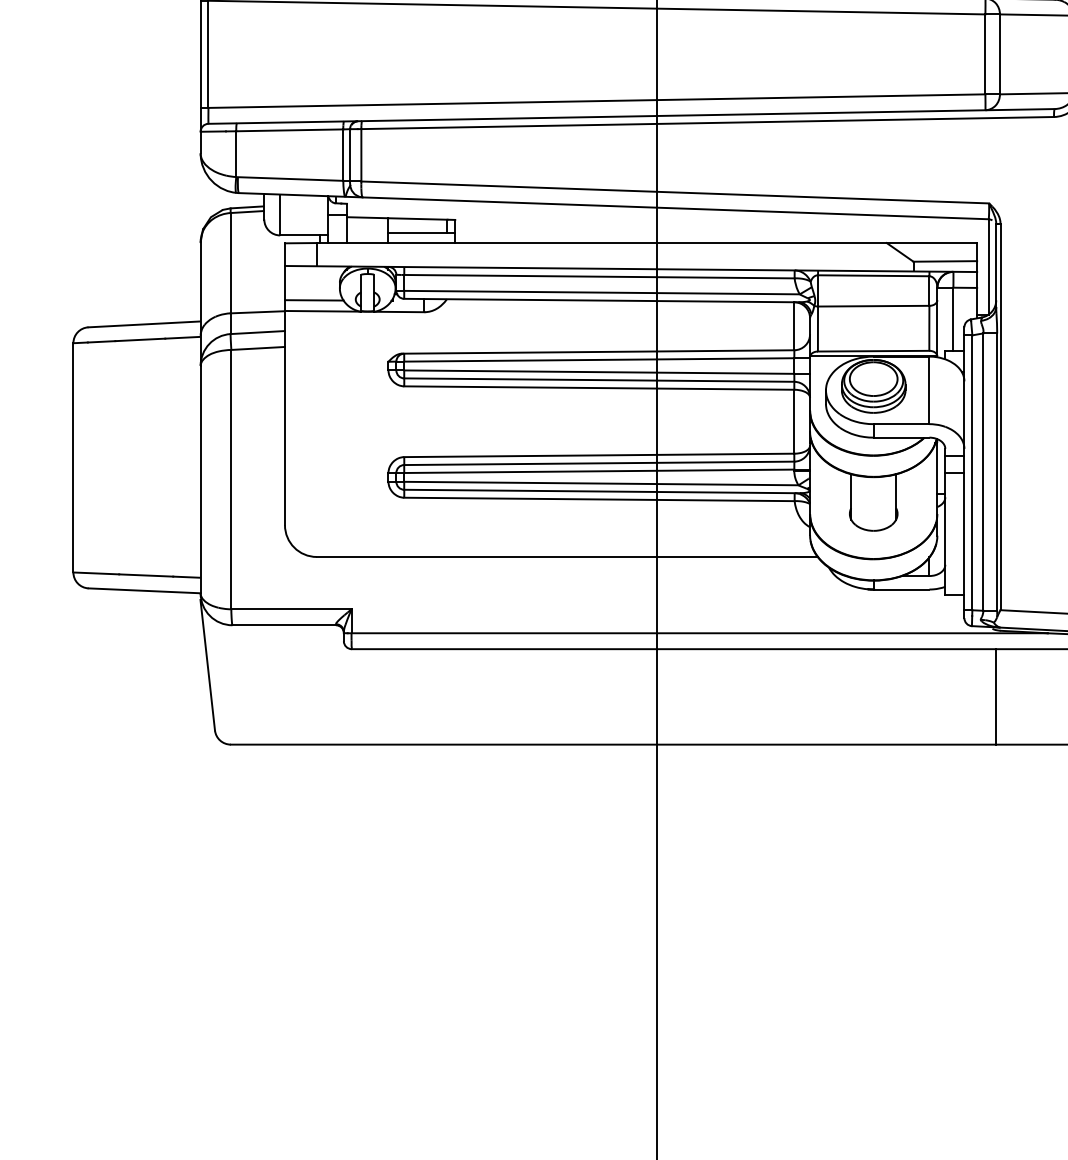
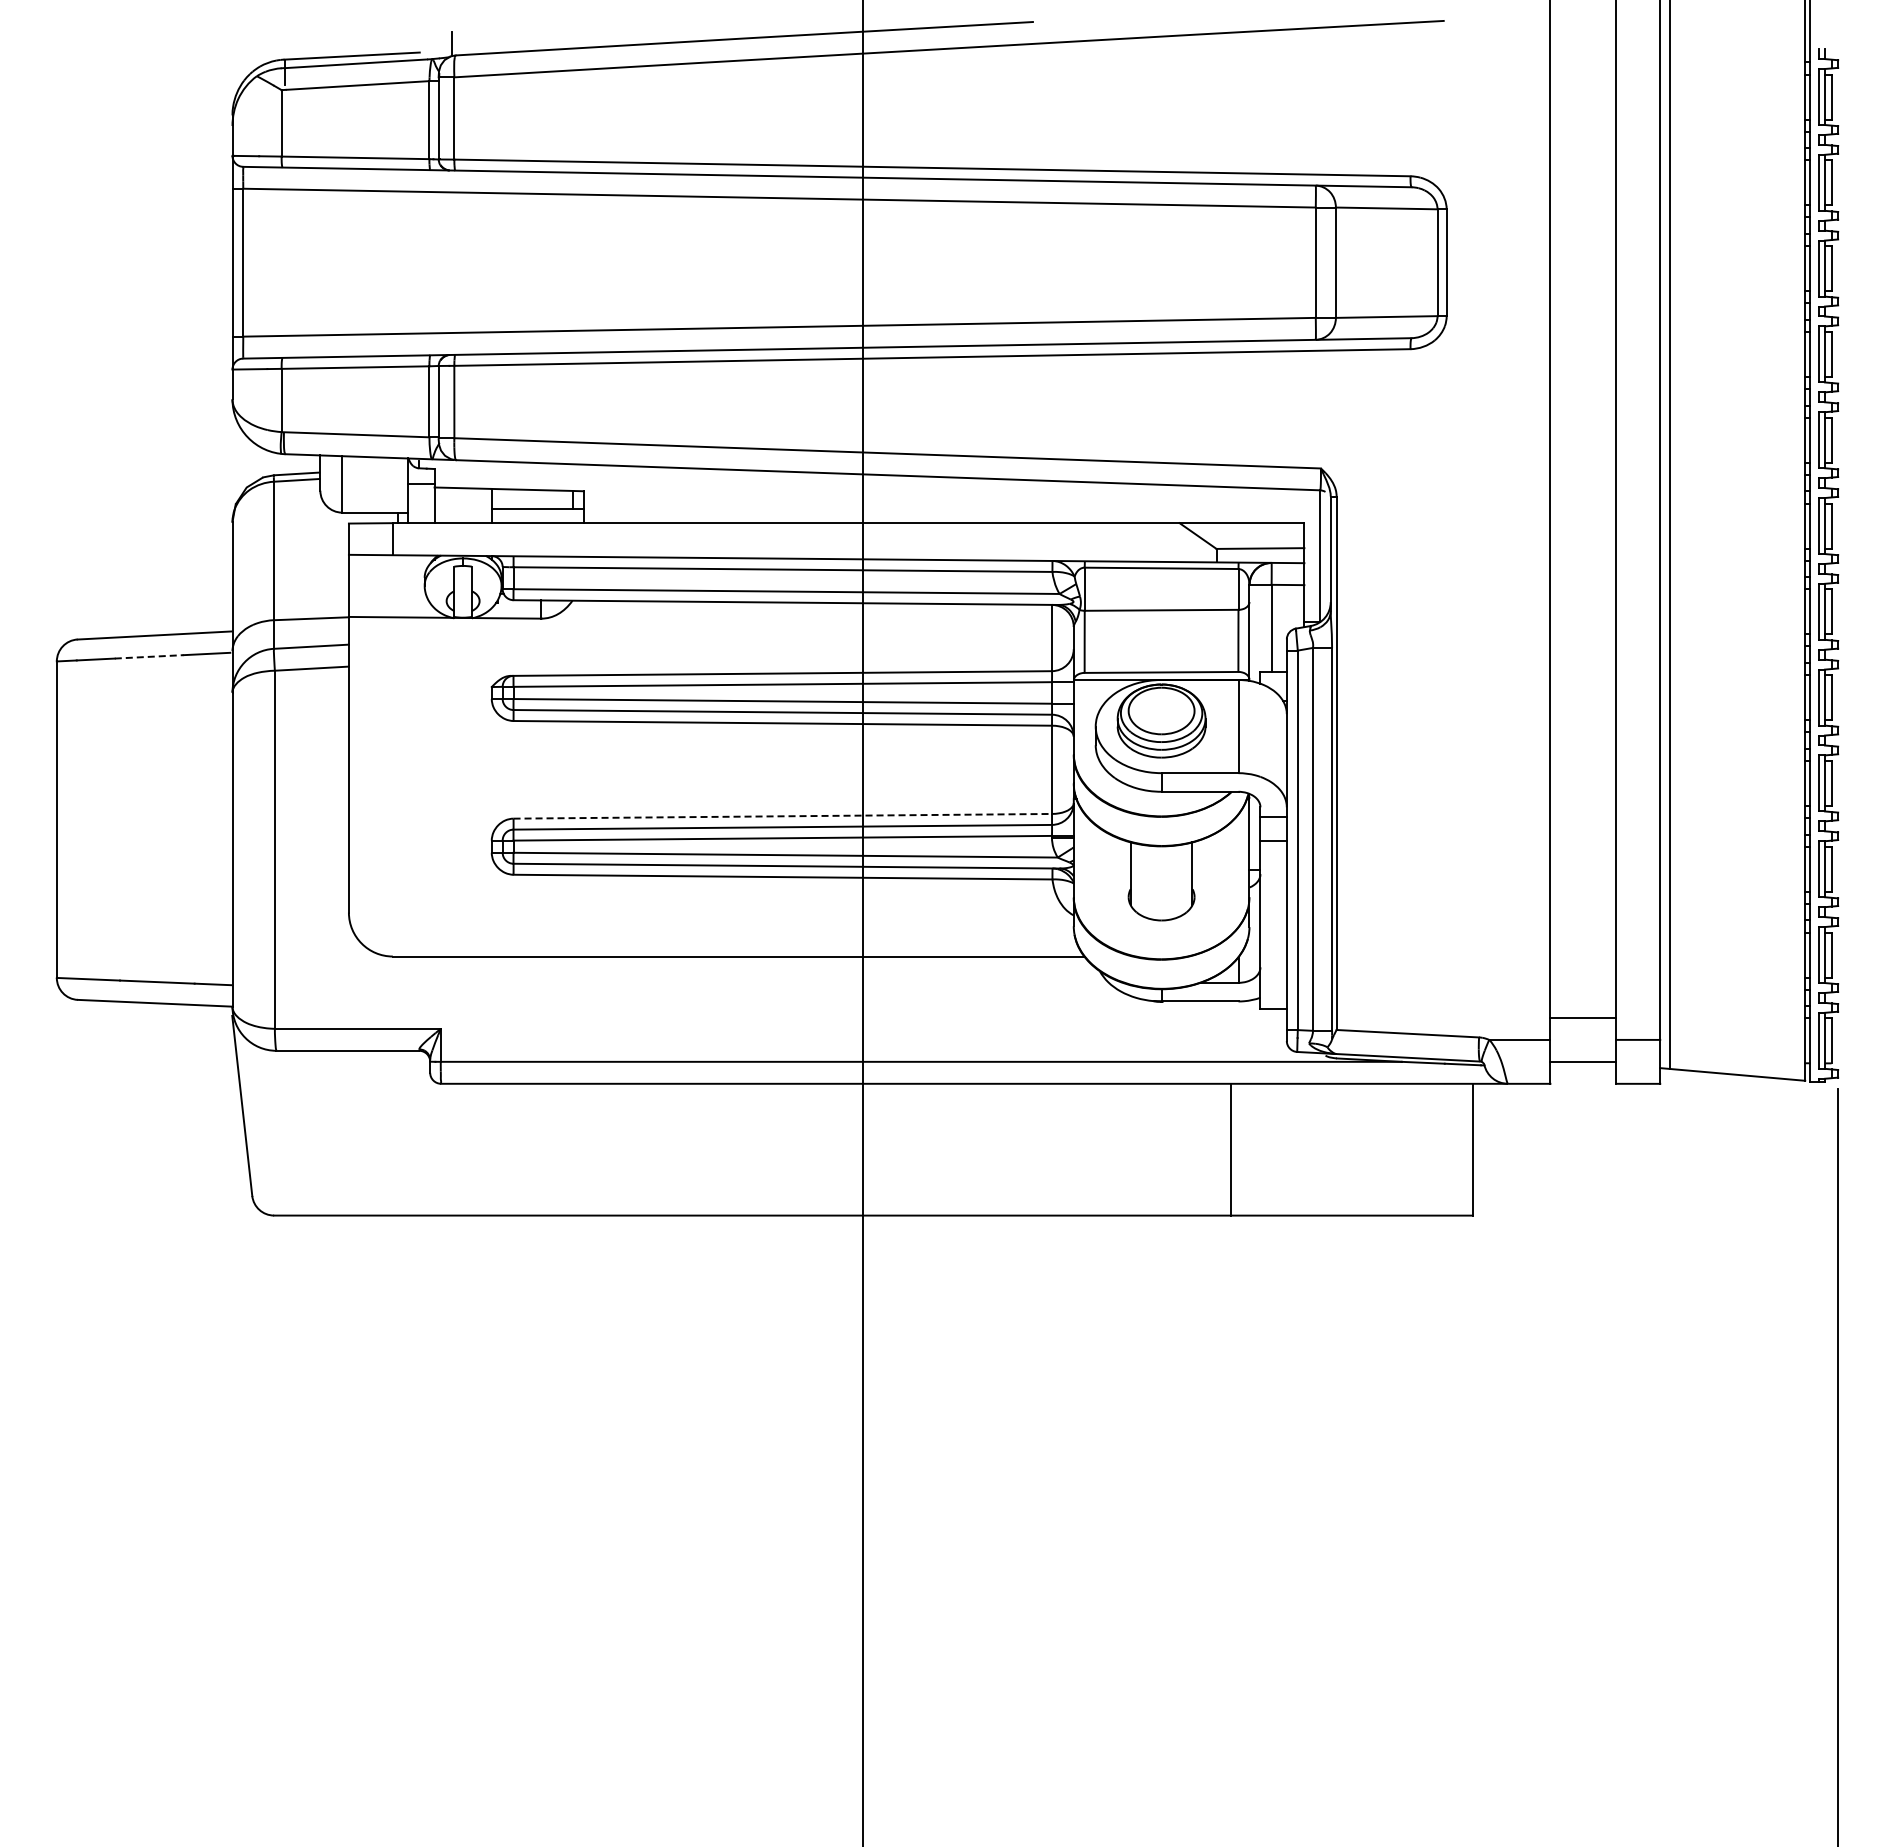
line: (313, 300) -> (388, 602), removed
line: (140, 339) -> (149, 656), solid -> dashed
line: (599, 455) -> (783, 816), solid -> dashed
line: (996, 696) -> (1231, 1149), moved

